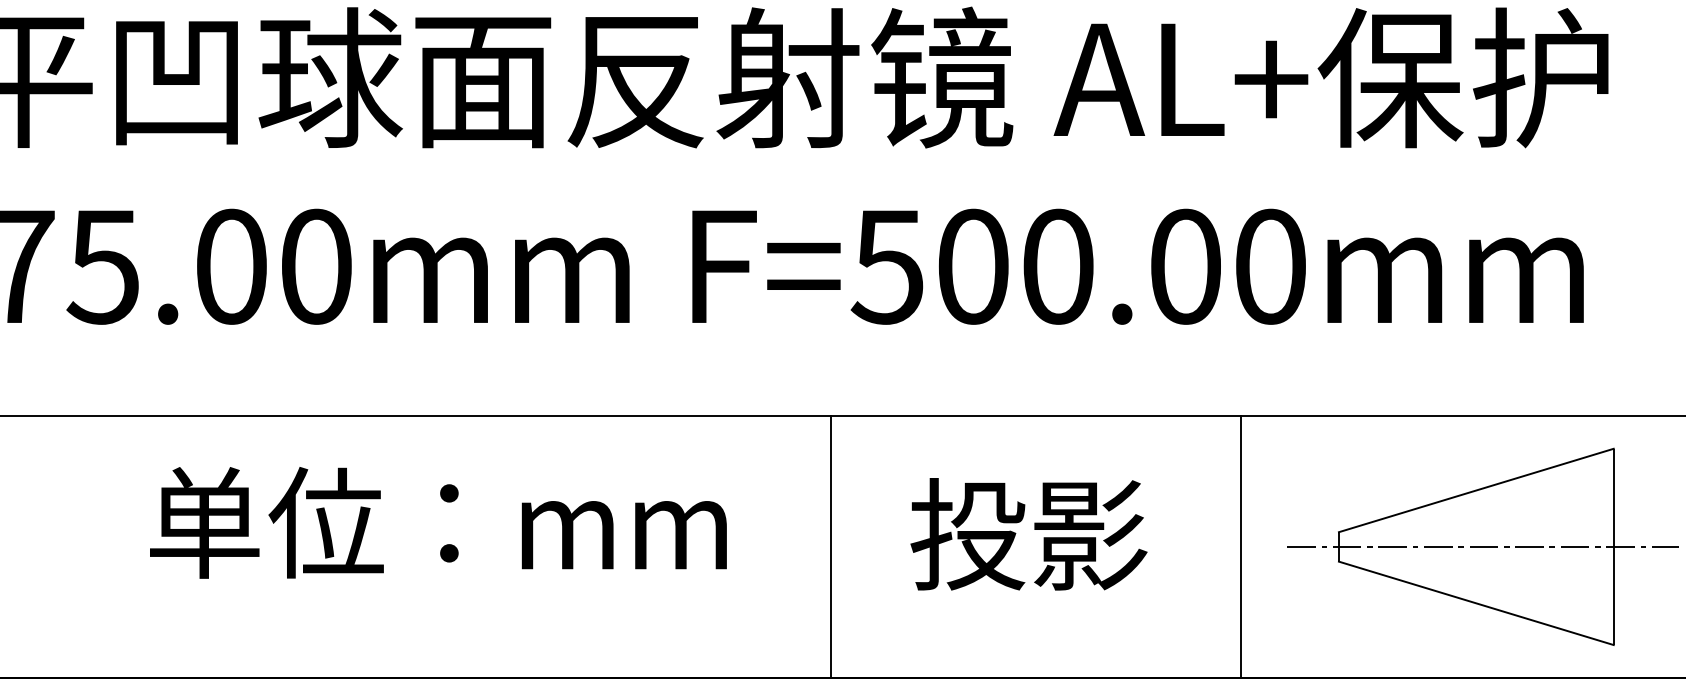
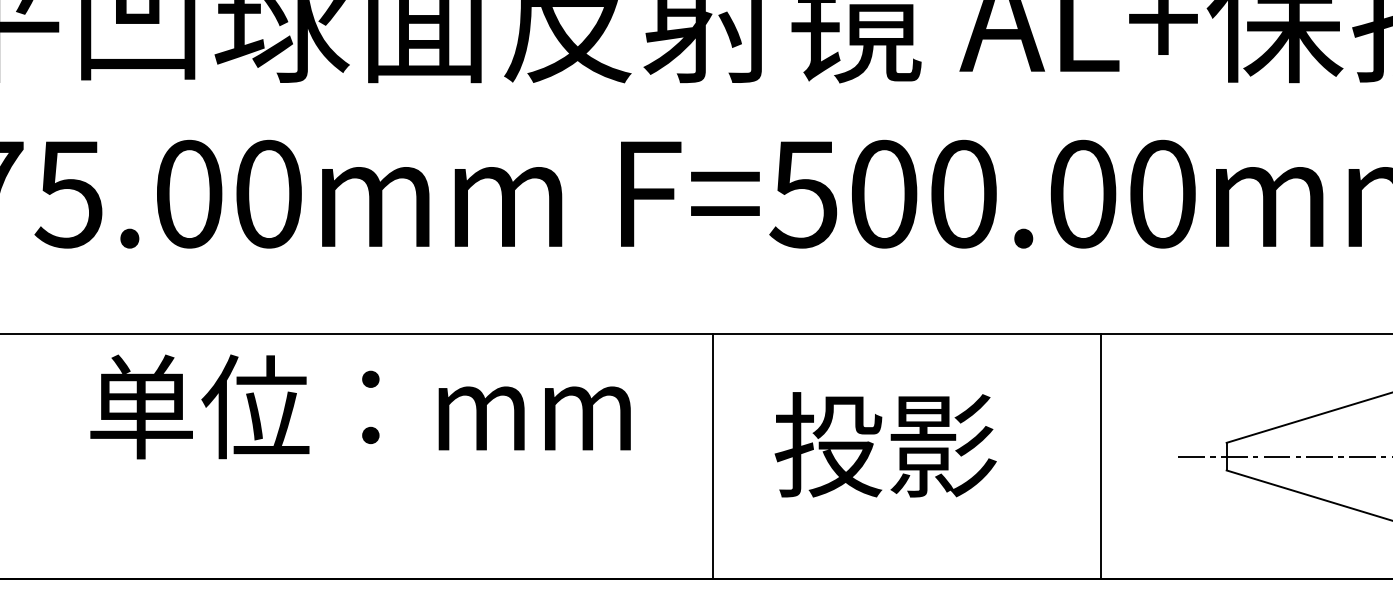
text: (438, 522) -> (360, 406), moved
text: (1028, 534) -> (885, 445), moved
line: (831, 546) -> (713, 456), moved
line: (1240, 546) -> (1100, 456), moved

